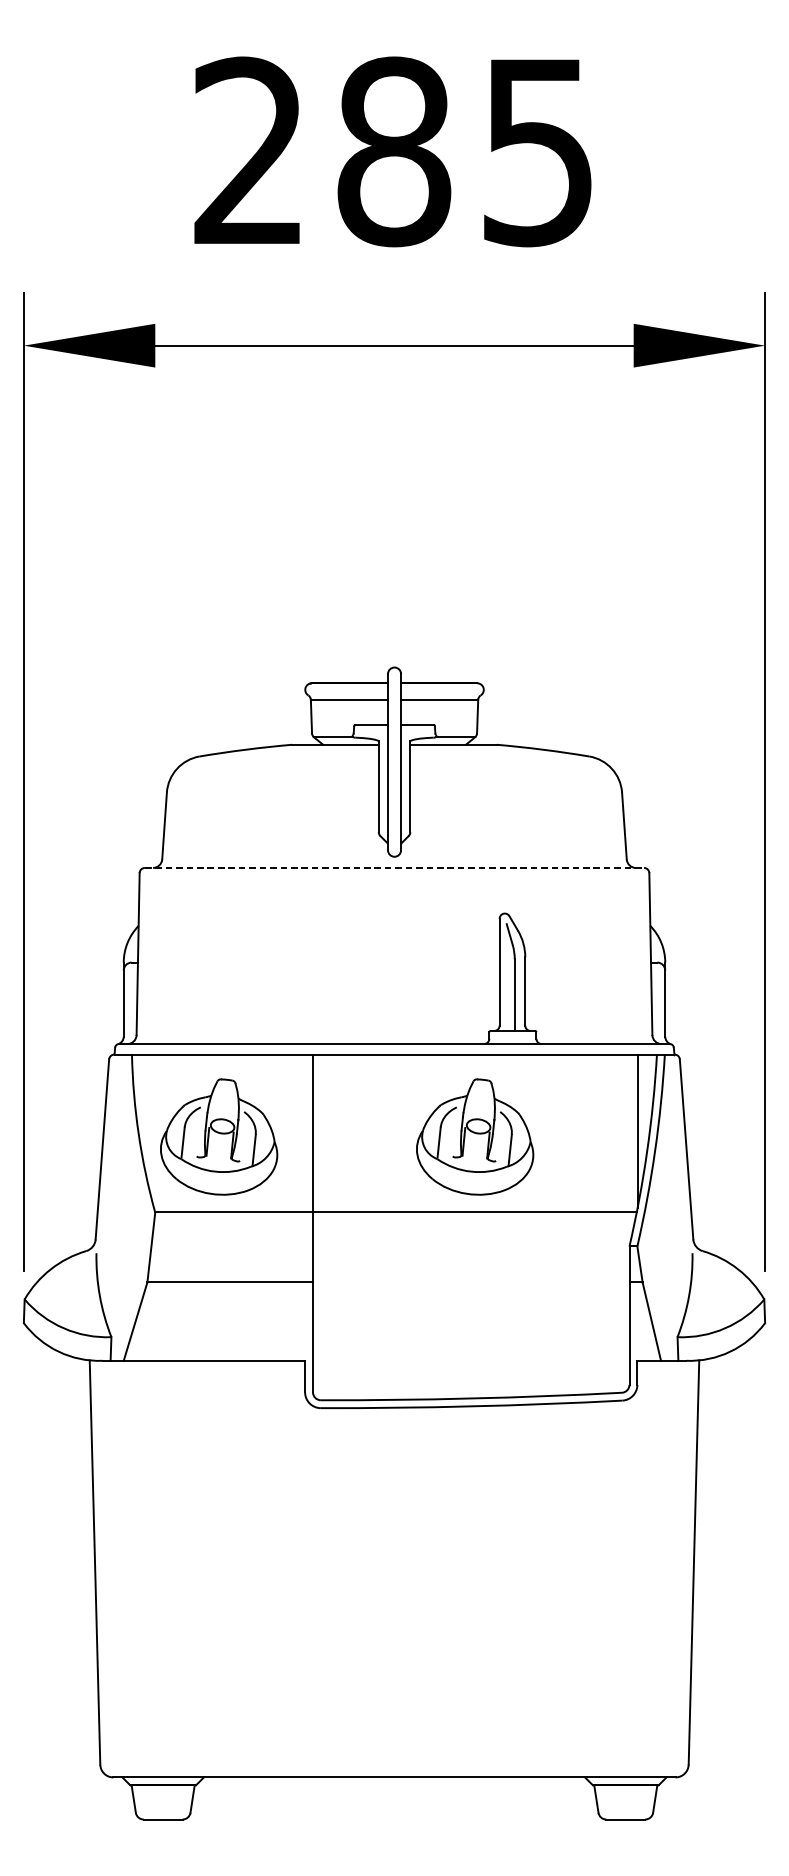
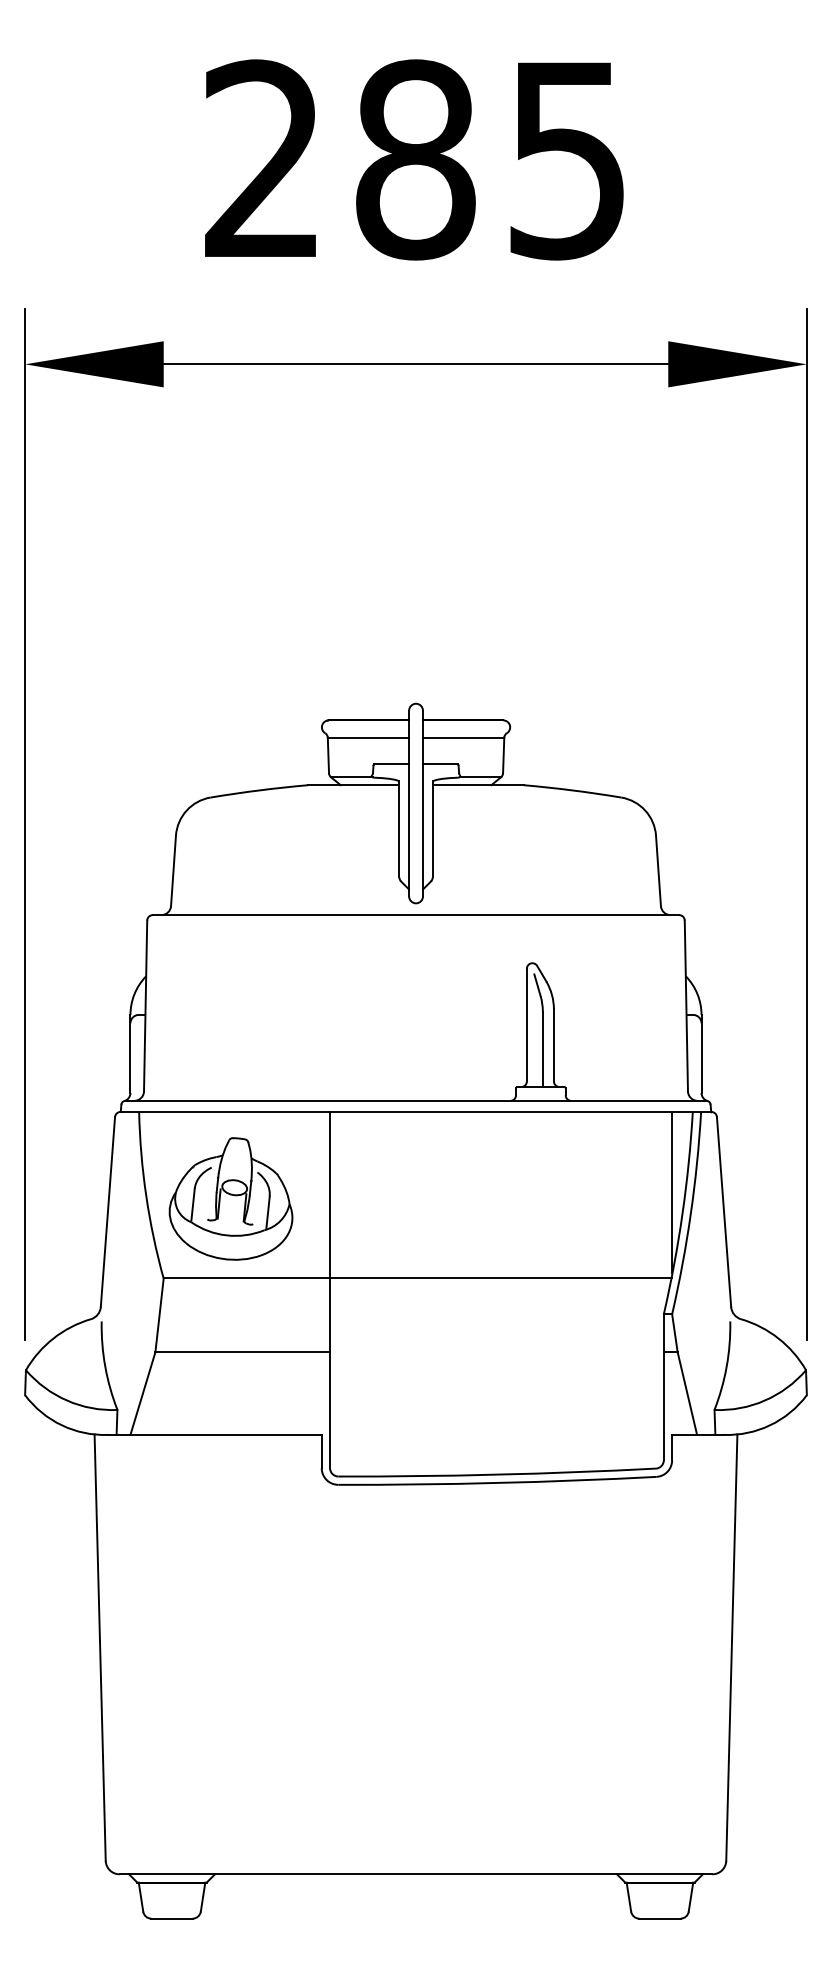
line: (394, 868) -> (416, 915), dashed -> solid
part: (474, 1136) -> (500, 1198), removed

